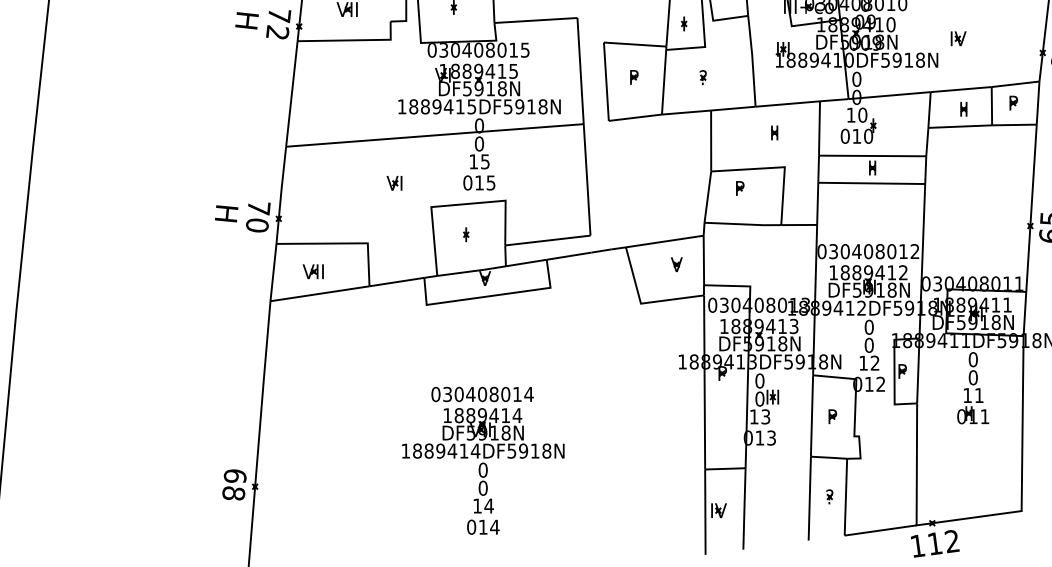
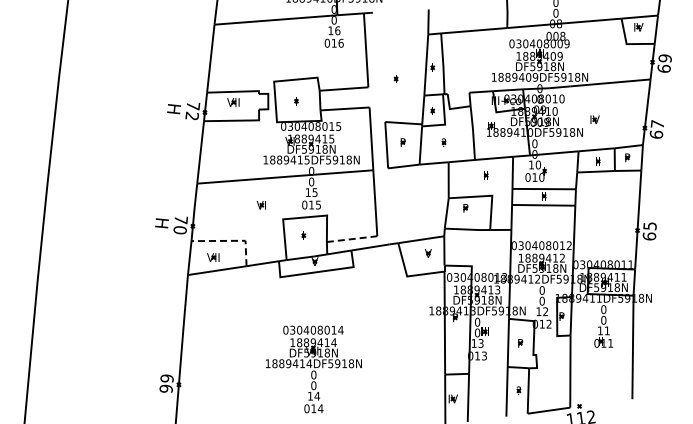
line: (548, 241) -> (352, 239), solid -> dashed
line: (344, 242) -> (231, 240), solid -> dashed
text: (232, 492) -> (165, 388), 68 -> 66
line: (969, 518) -> (601, 403), removed

